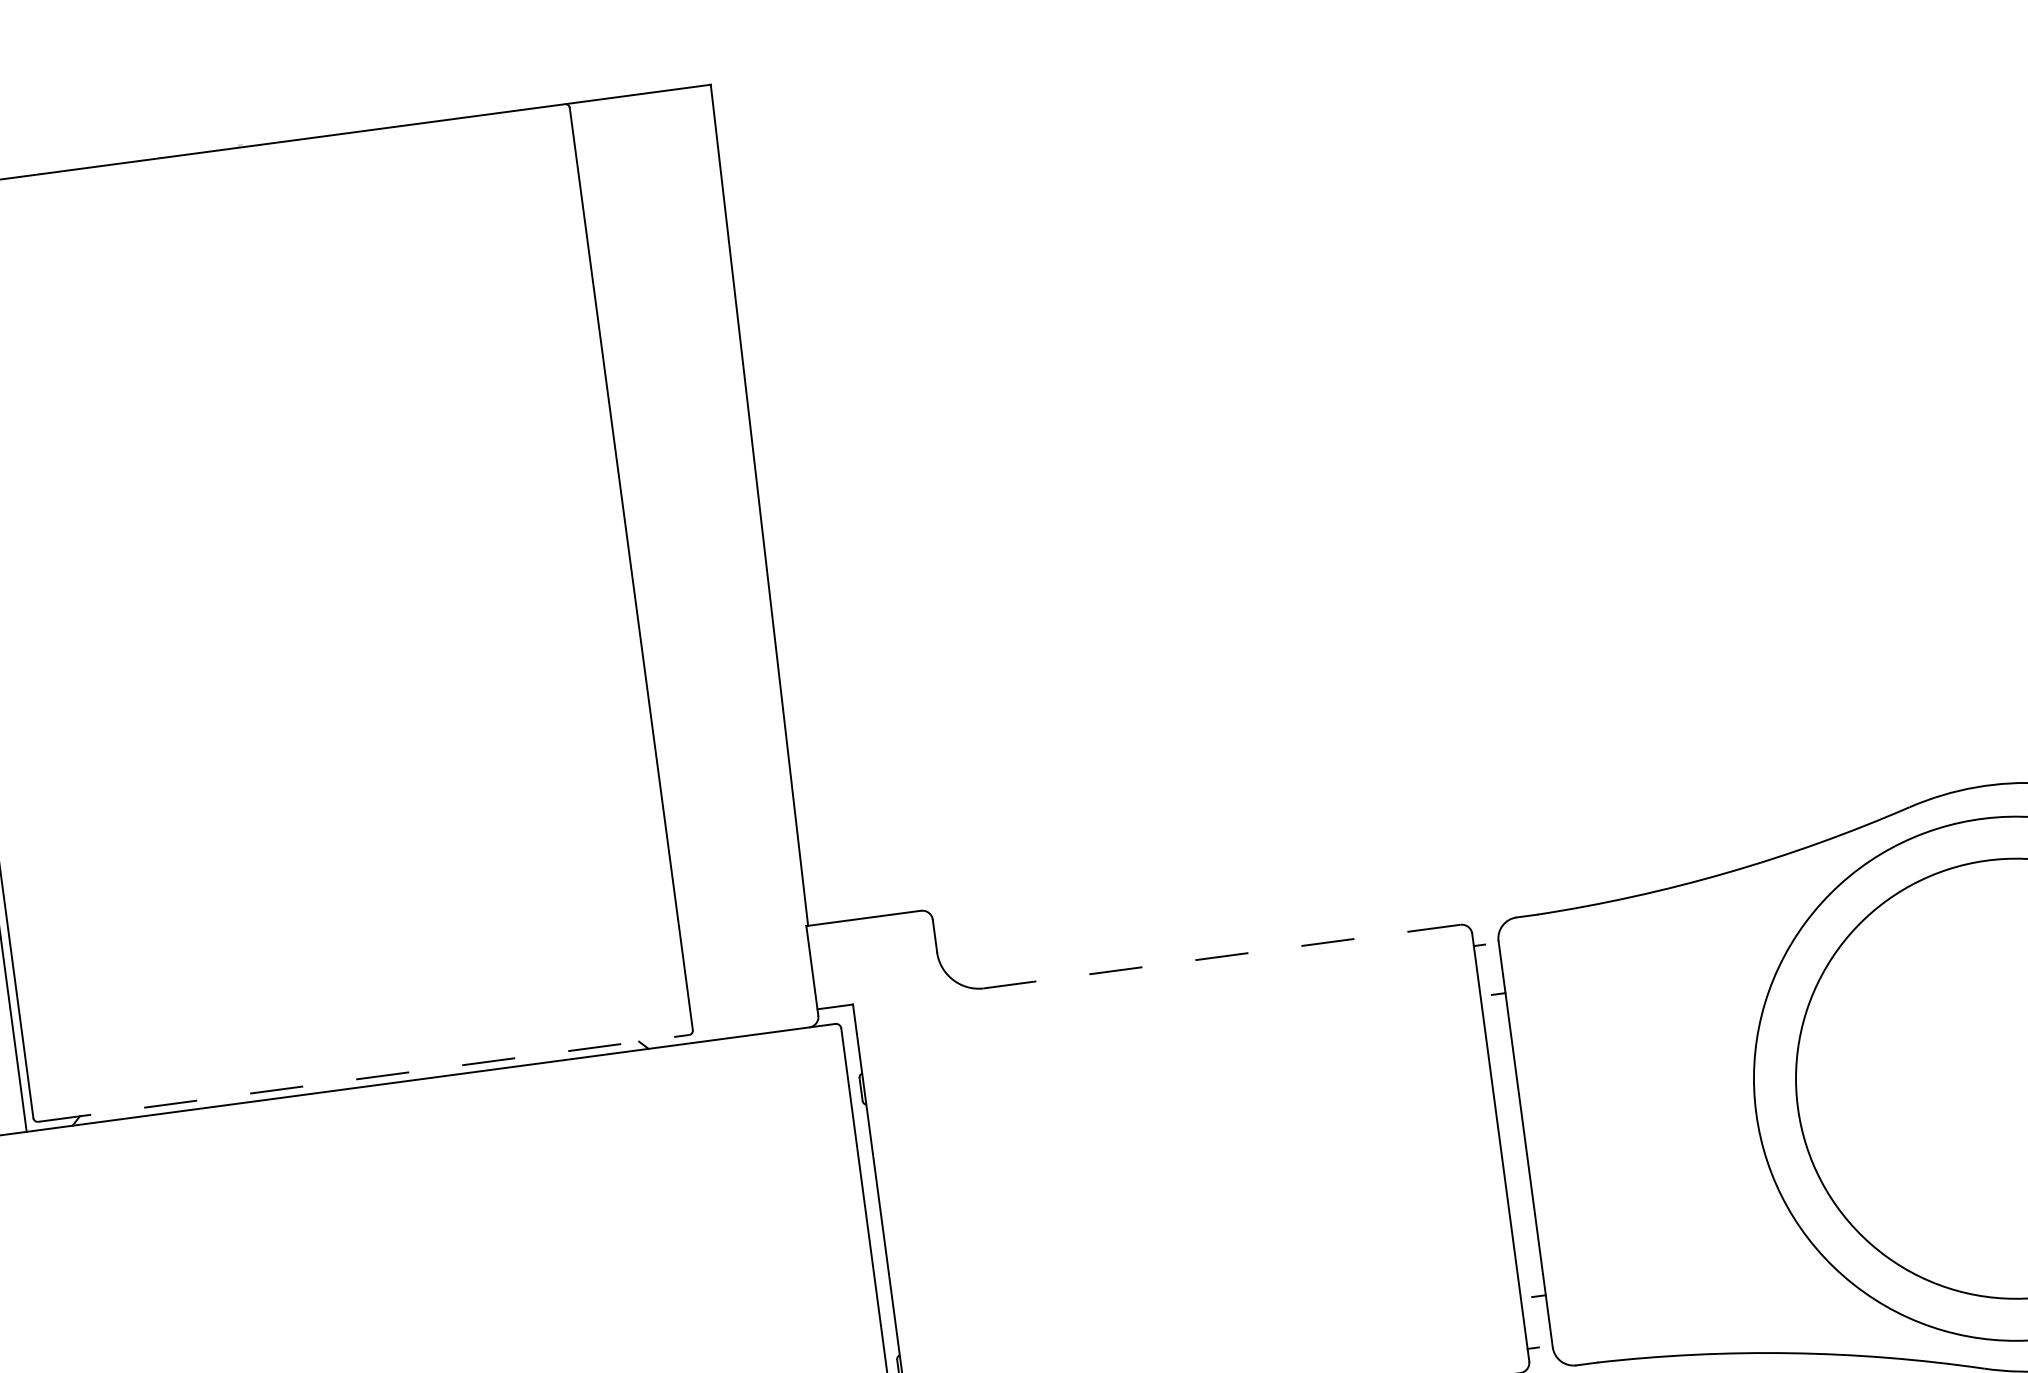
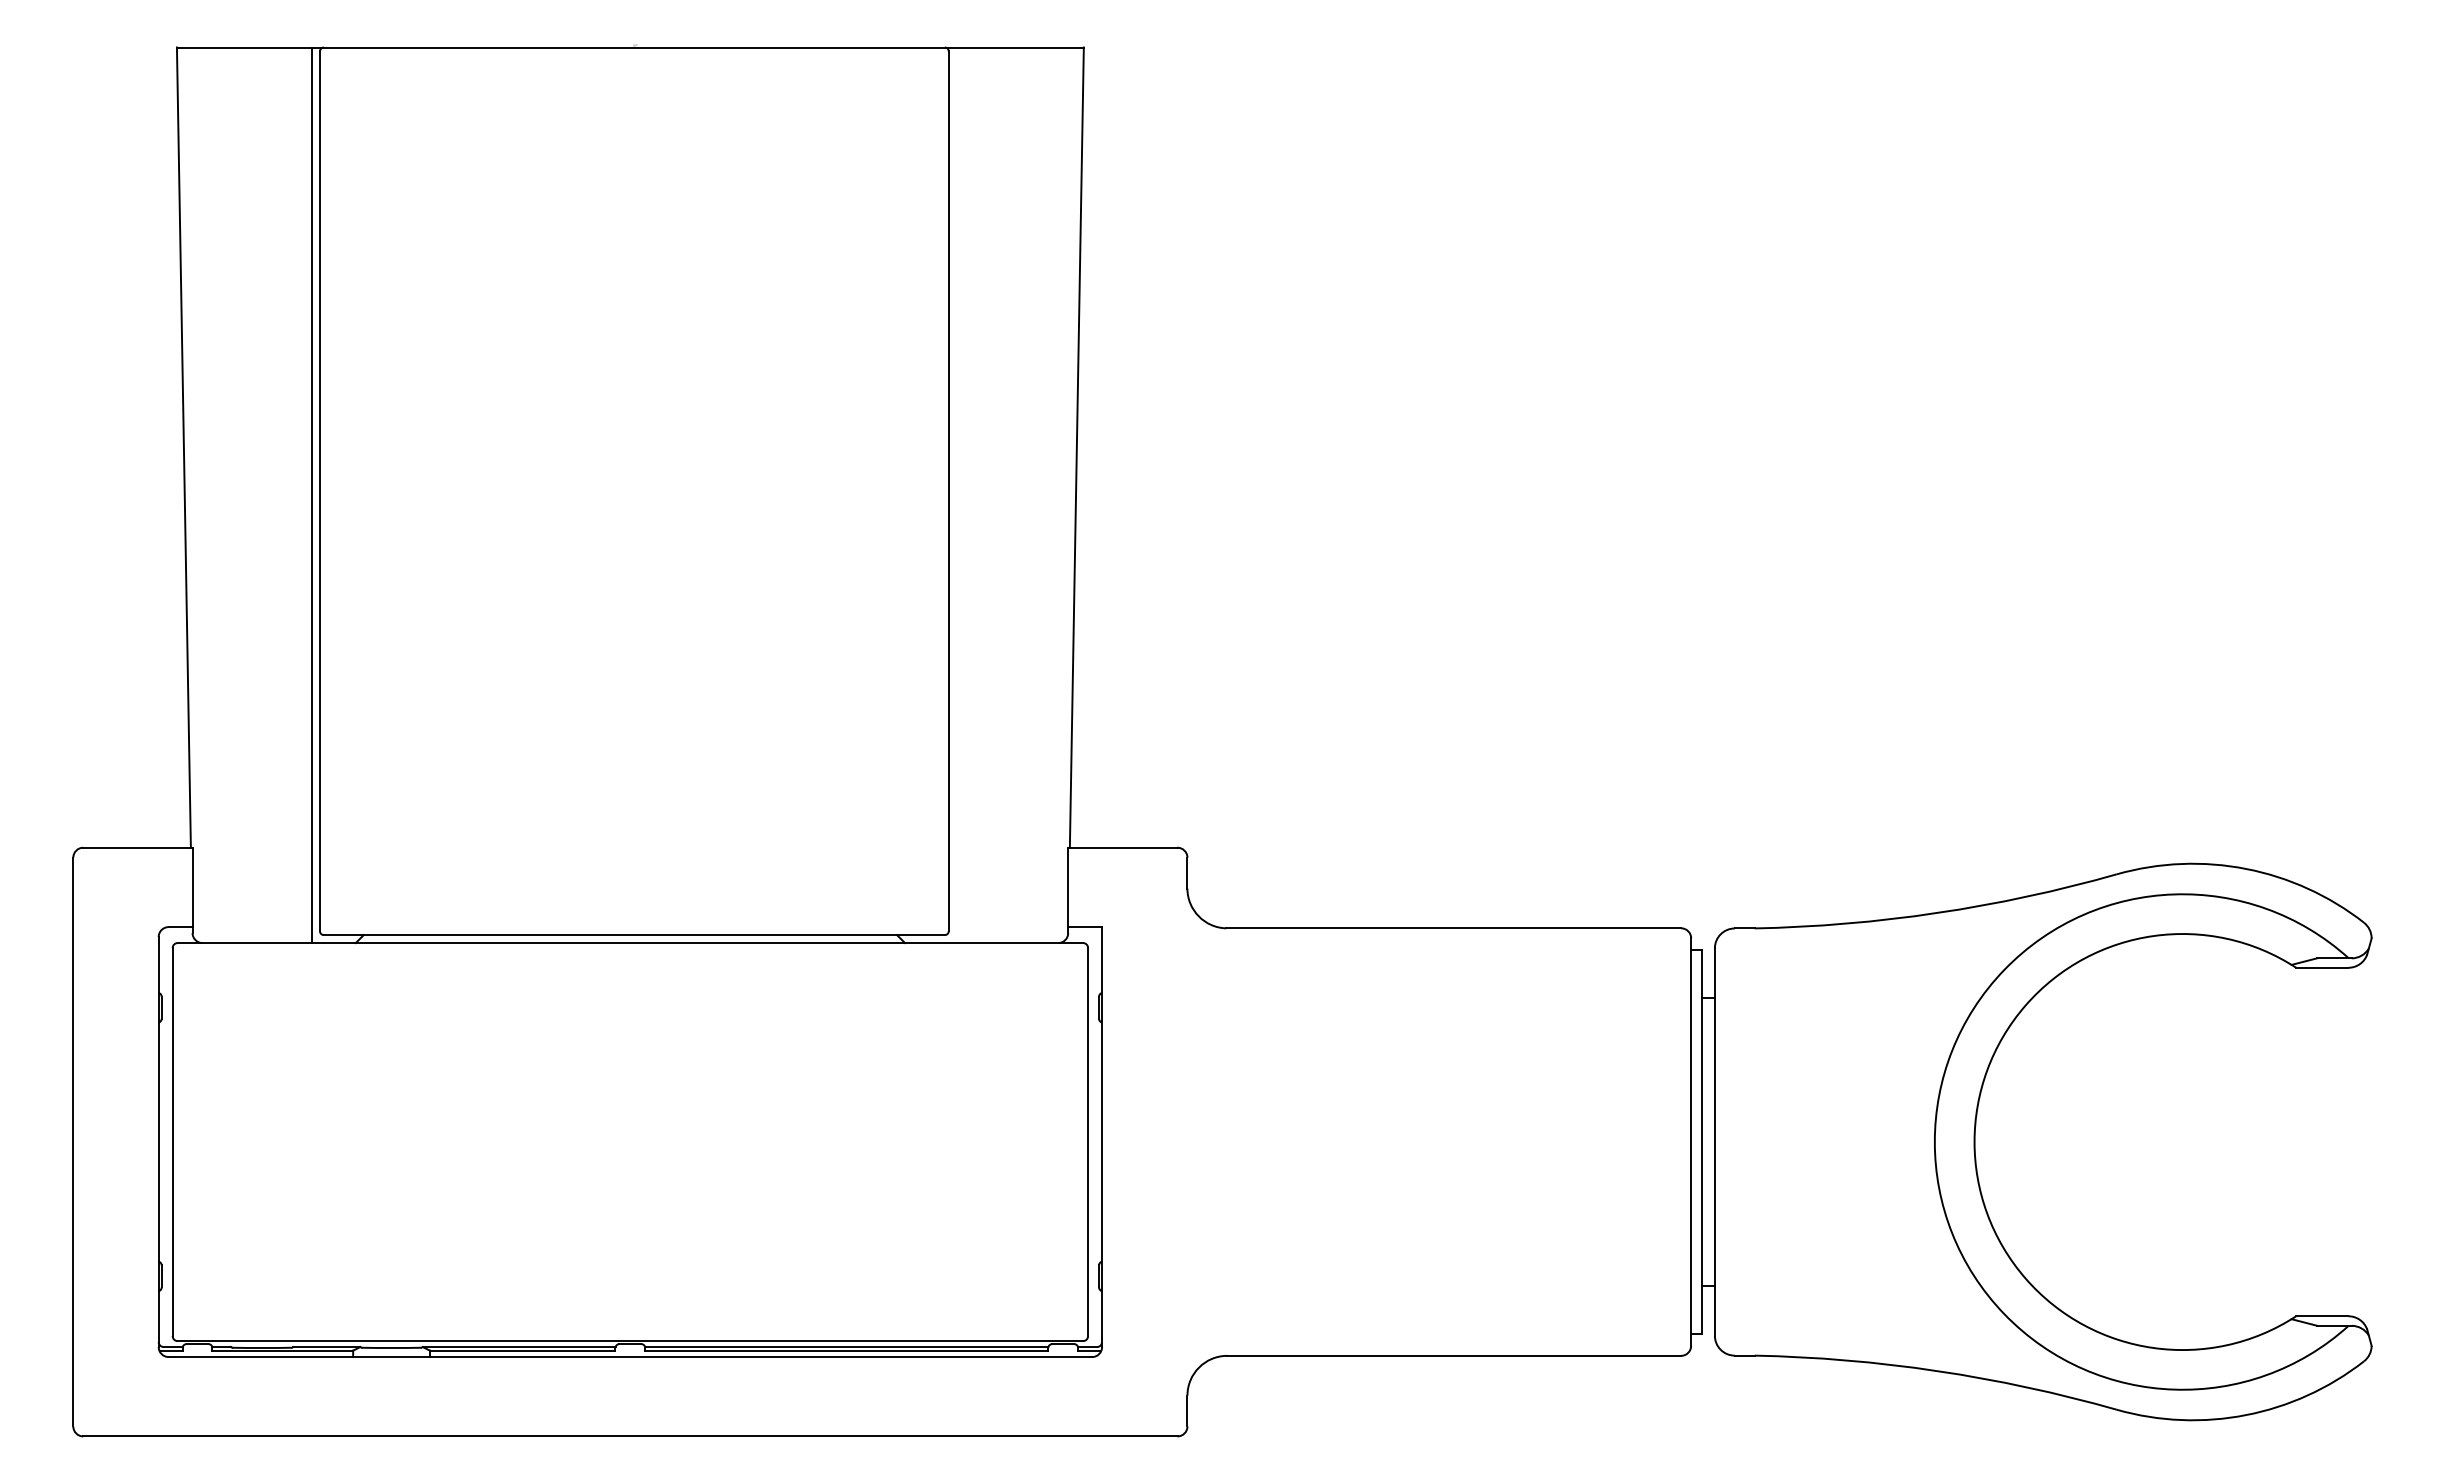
line: (1221, 956) -> (1453, 928), dashed -> solid
line: (363, 1078) -> (634, 935), dashed -> solid
line: (1511, 1145) -> (1701, 1141), added

